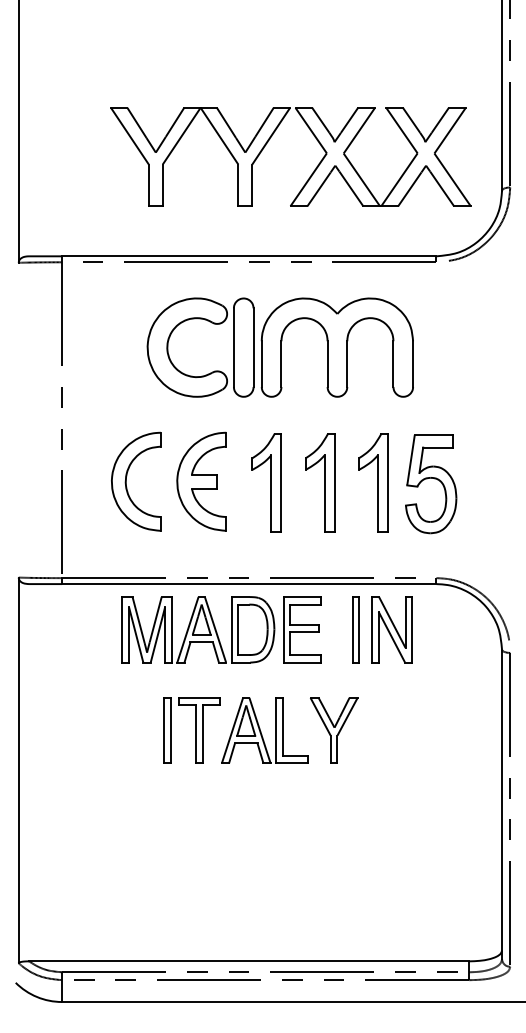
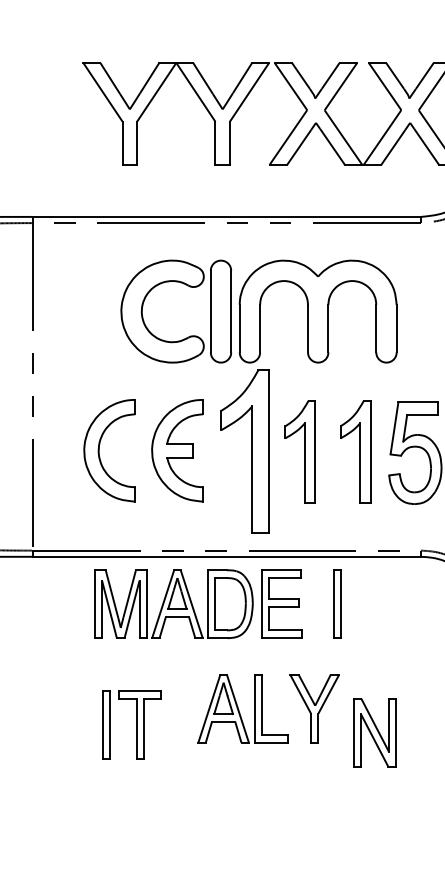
part: (266, 482) -> (244, 451), size x1.6
part: (391, 629) -> (374, 732), moved
part: (191, 730) -> (131, 725), moved

